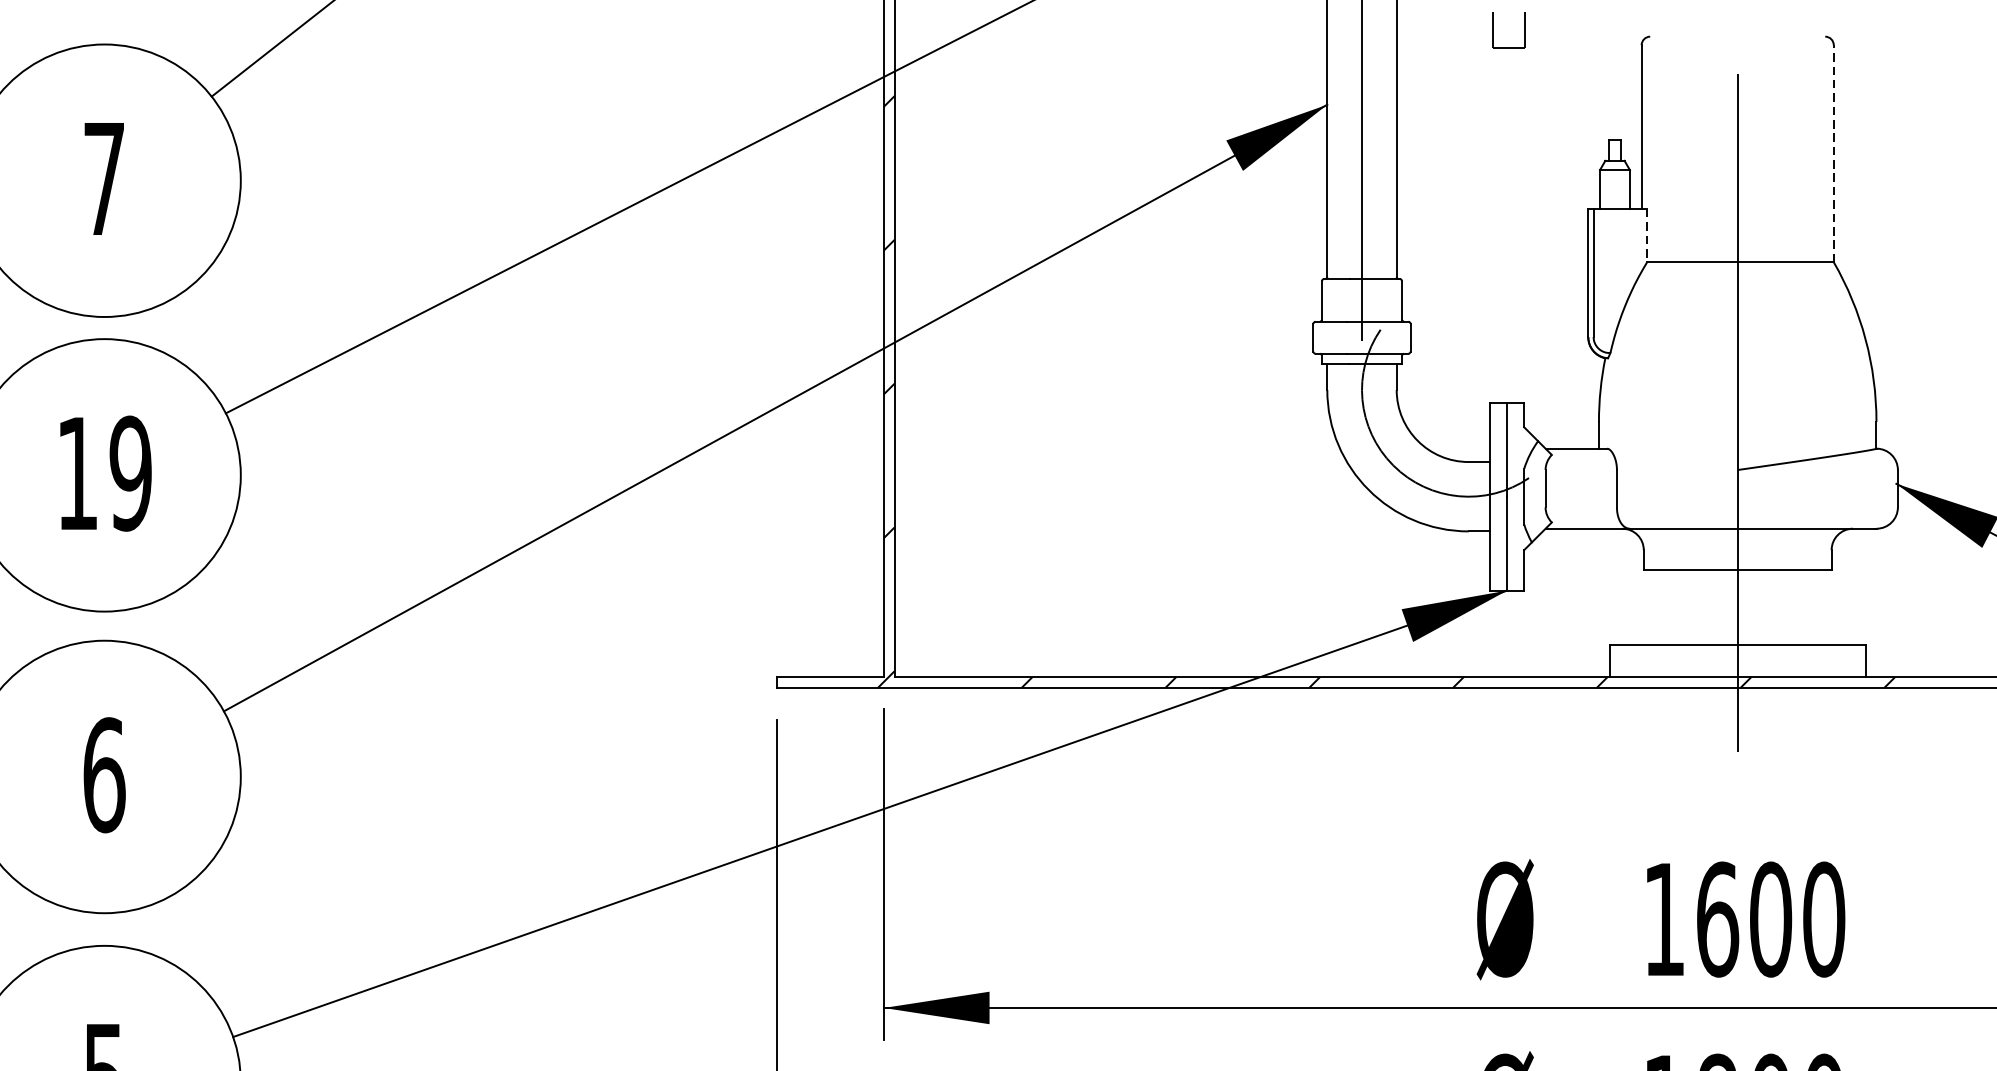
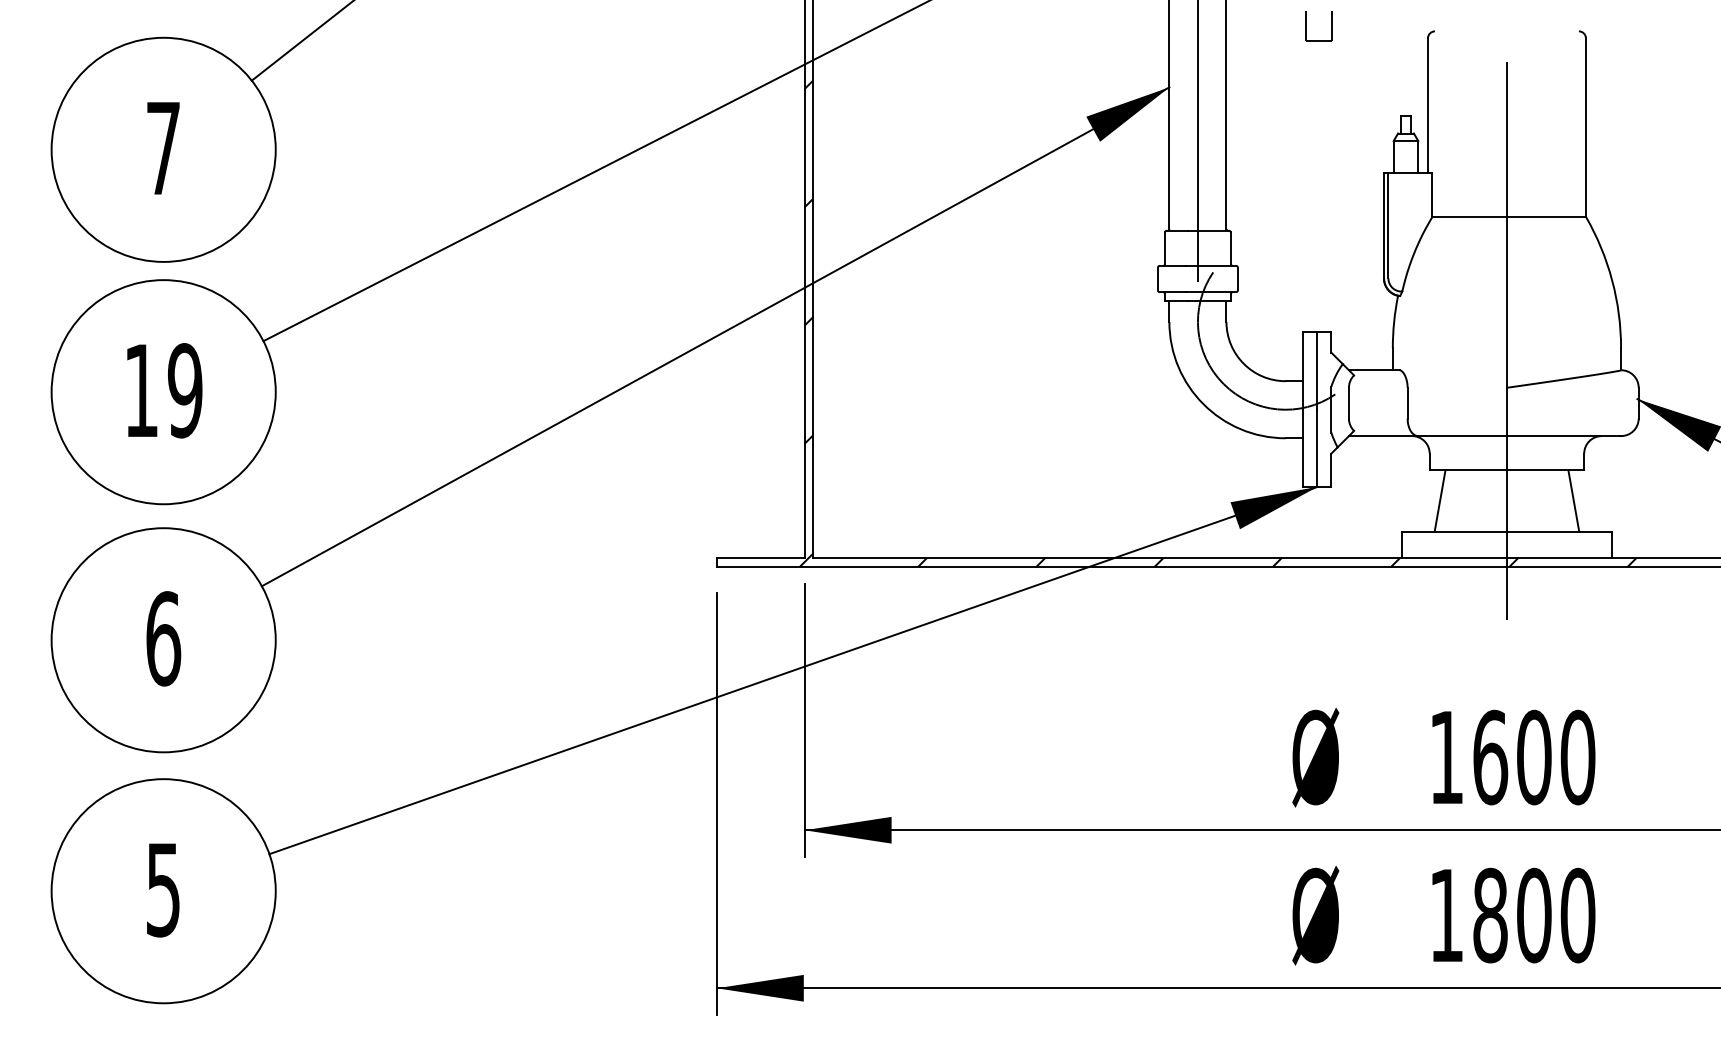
line: (1833, 153) -> (1585, 127), dashed -> solid
line: (1647, 235) -> (1432, 194), dashed -> solid
line: (1655, 607) -> (1439, 500), added
line: (1818, 607) -> (1573, 500), added

